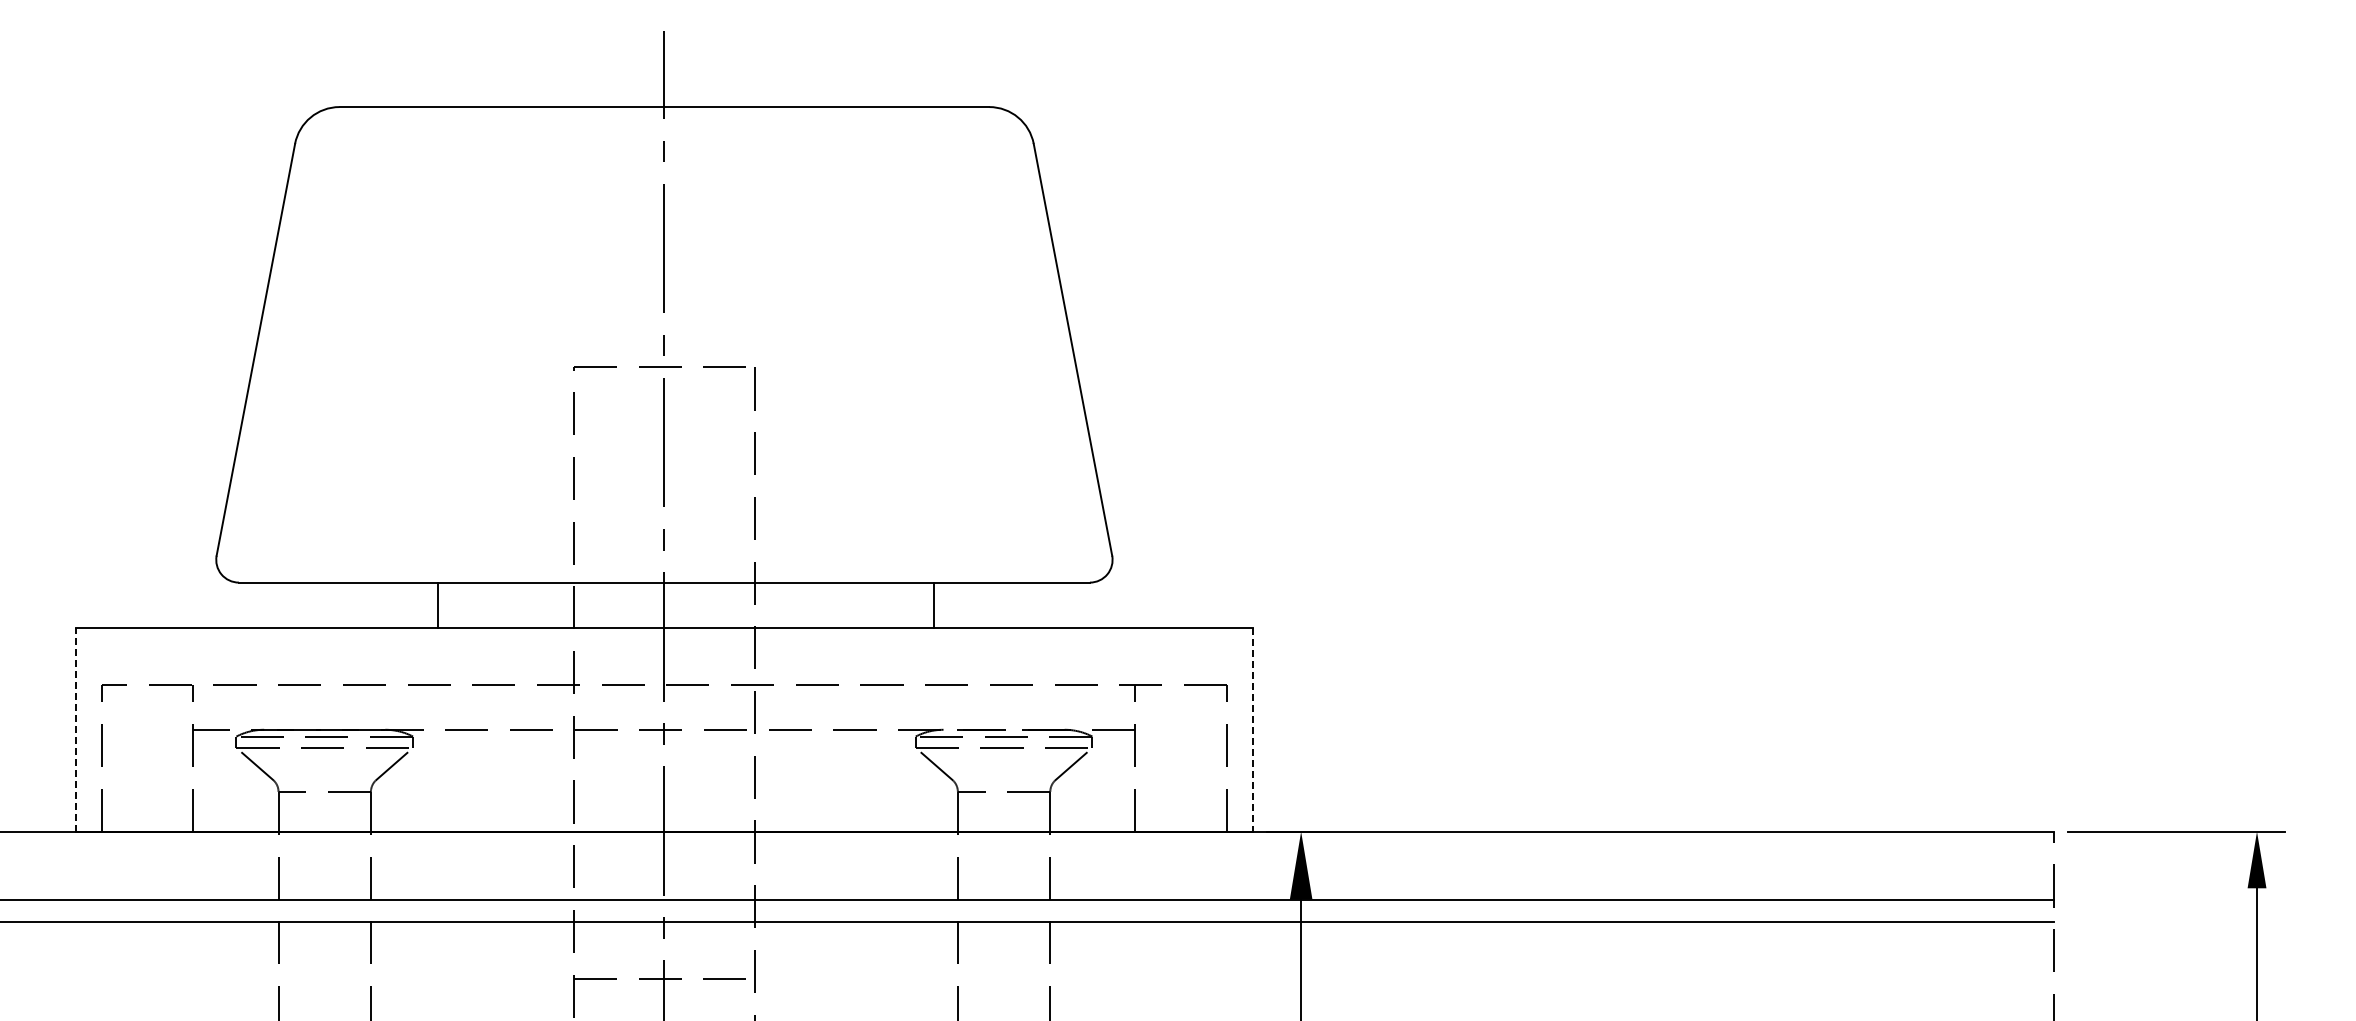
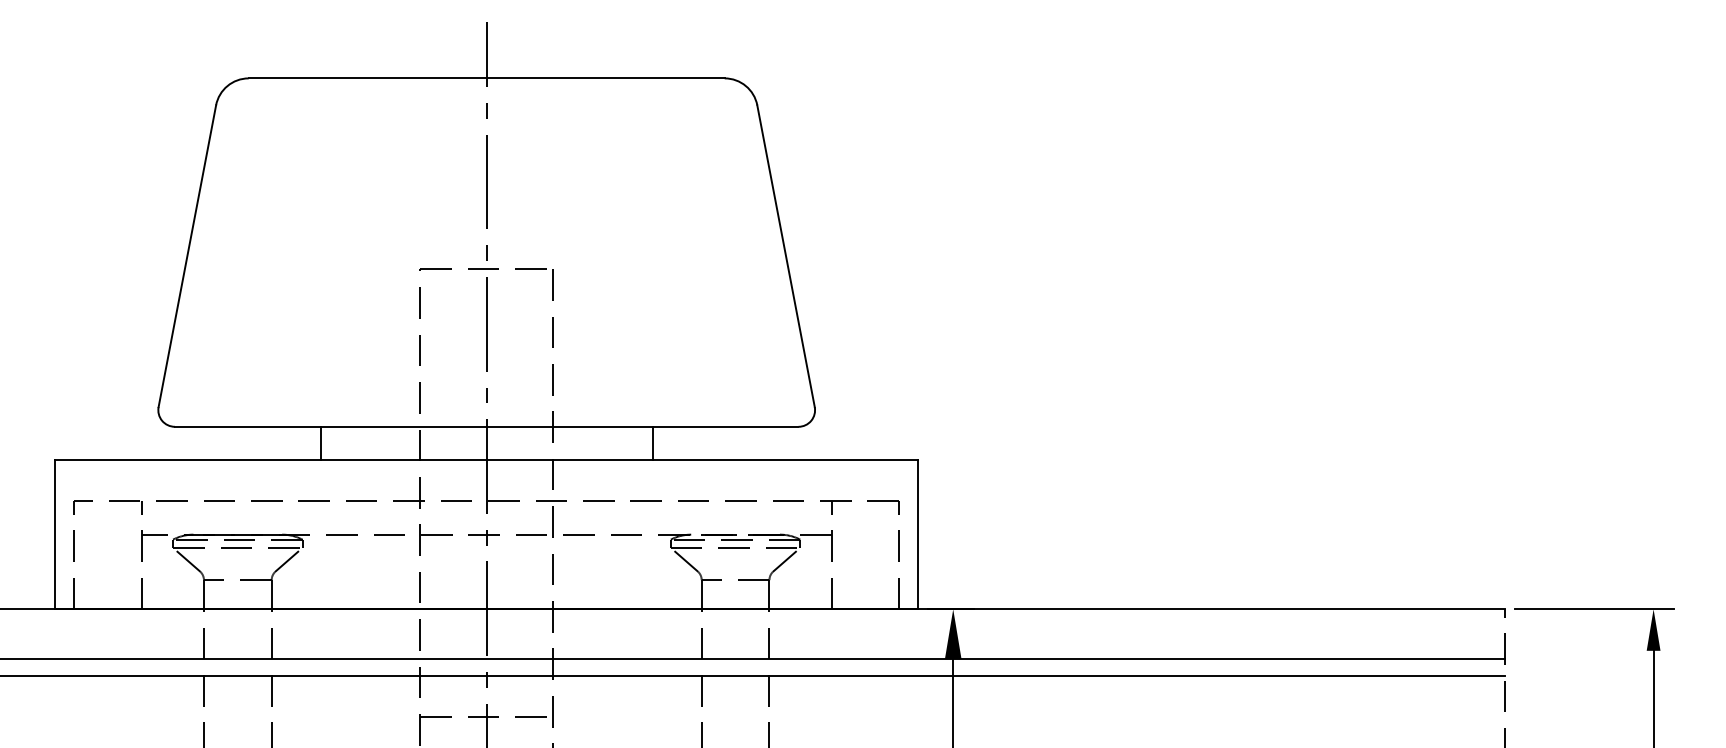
line: (933, 604) -> (652, 442), moved
line: (75, 729) -> (55, 534), dashed -> solid
line: (1253, 729) -> (918, 534), dashed -> solid

